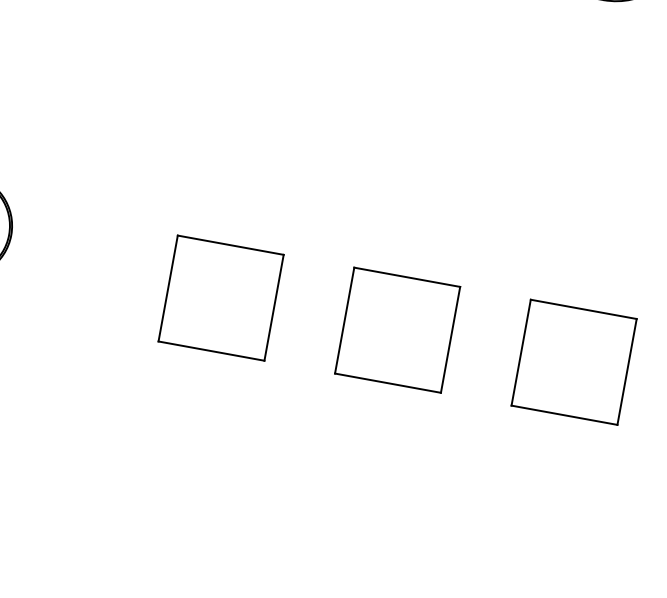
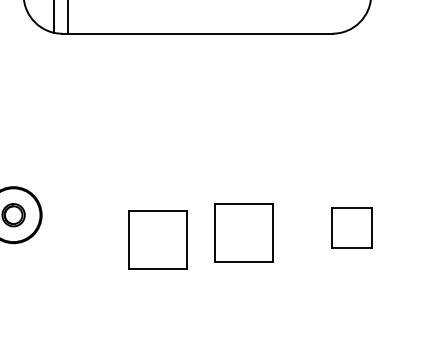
part: (220, 296) -> (157, 239), moved
part: (396, 328) -> (243, 232), moved
part: (573, 360) -> (351, 227), size x0.7

